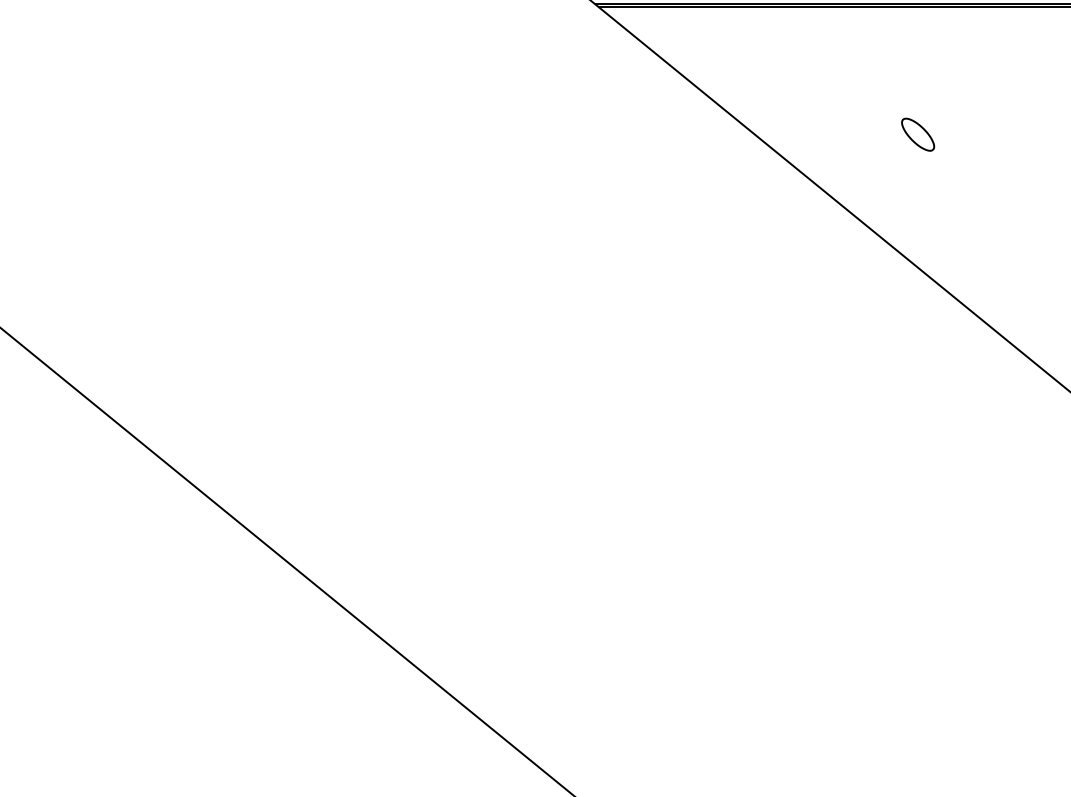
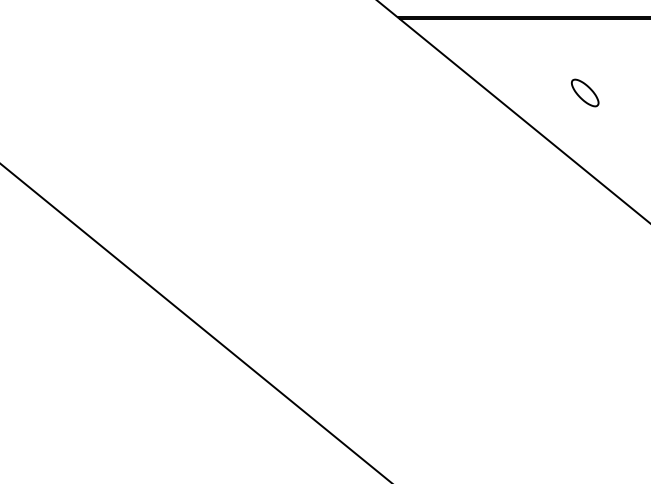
part: (918, 133) -> (585, 92), size x1.43

